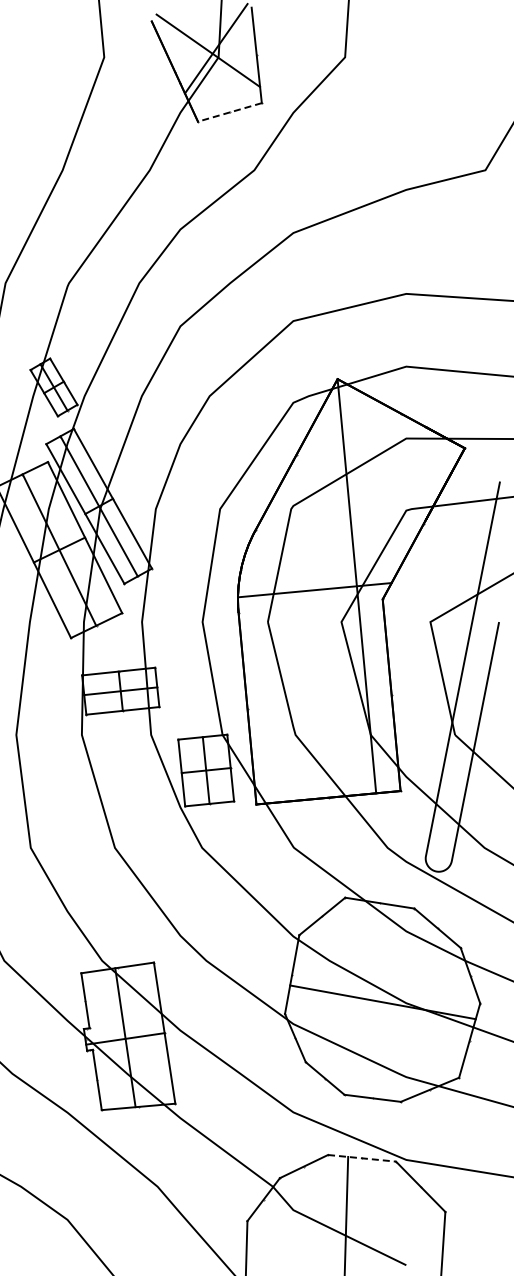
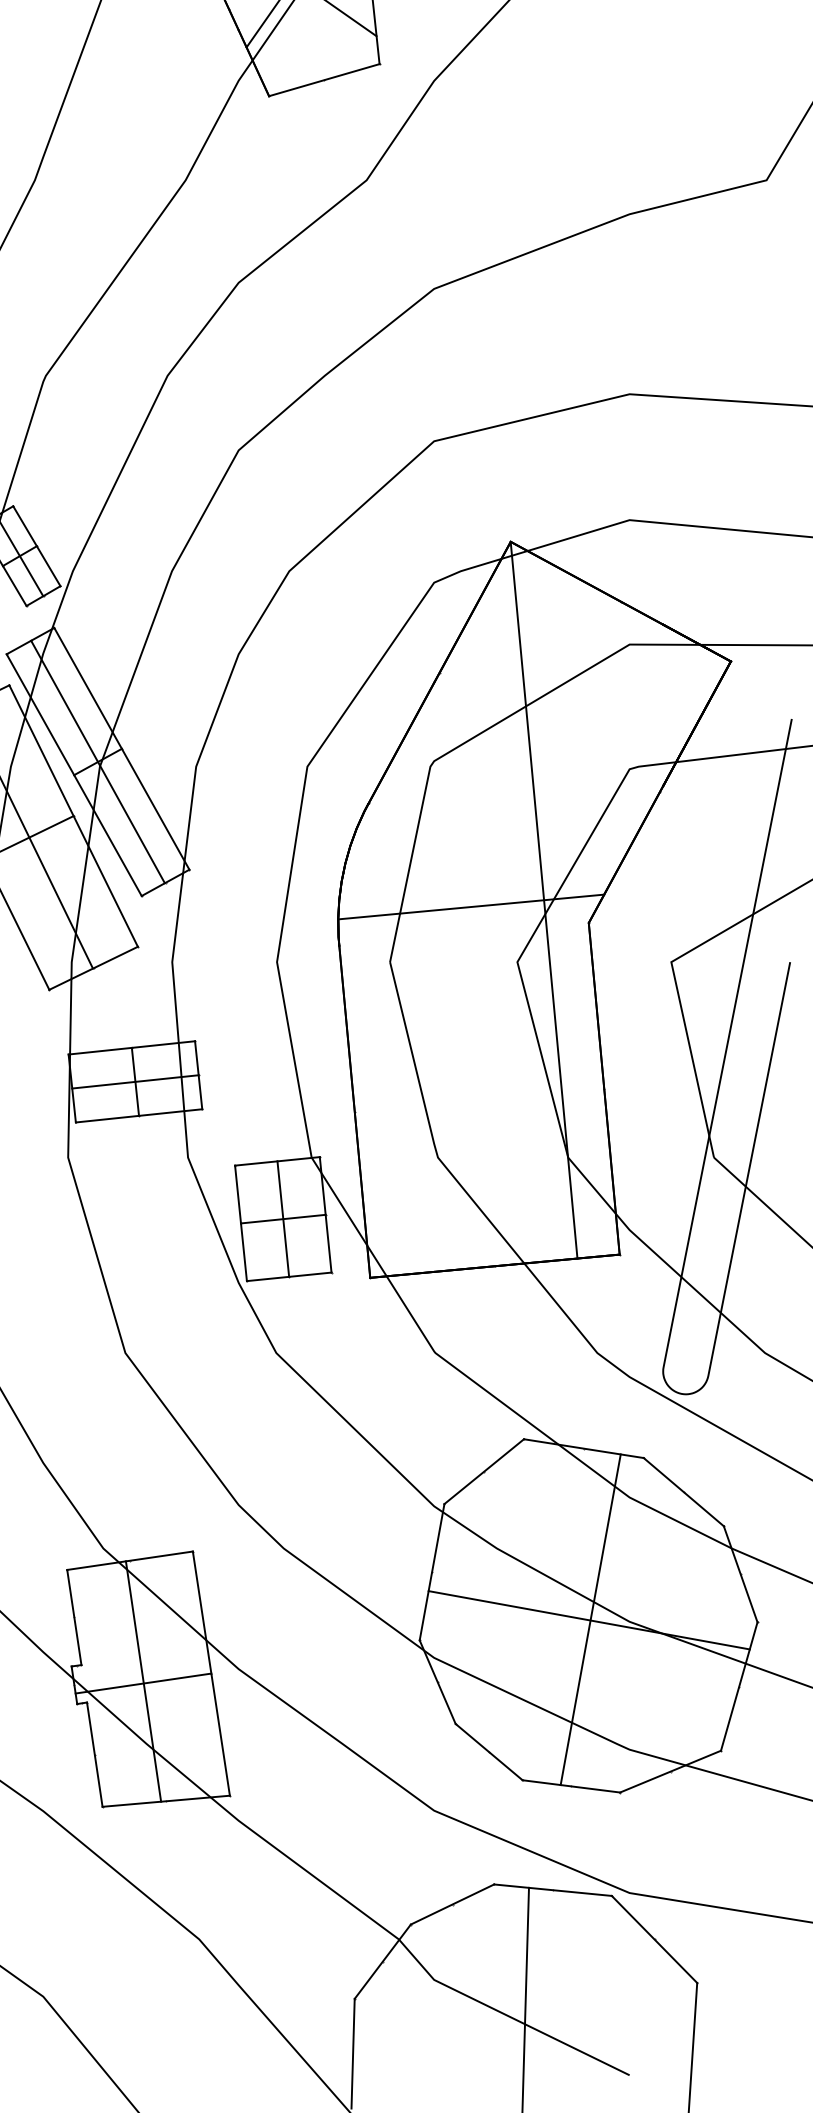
line: (229, 112) -> (323, 80), dashed -> solid
line: (383, 1001) -> (590, 1618), added
line: (362, 1158) -> (553, 1890), dashed -> solid

